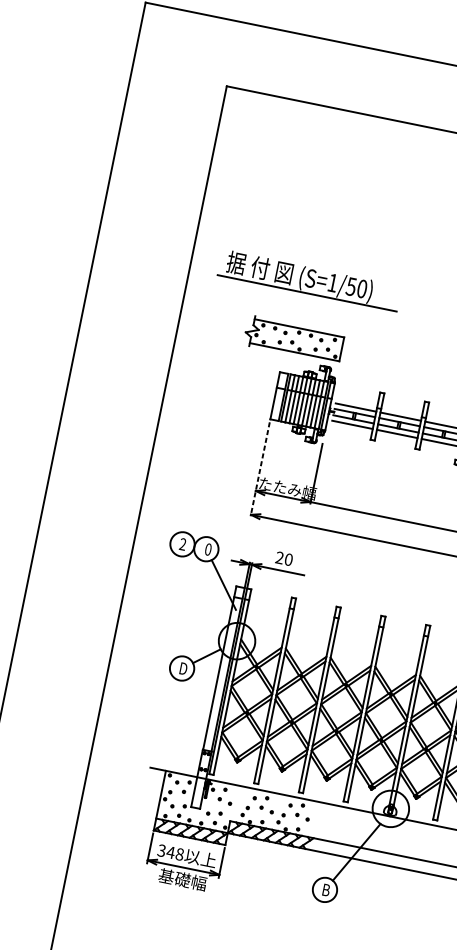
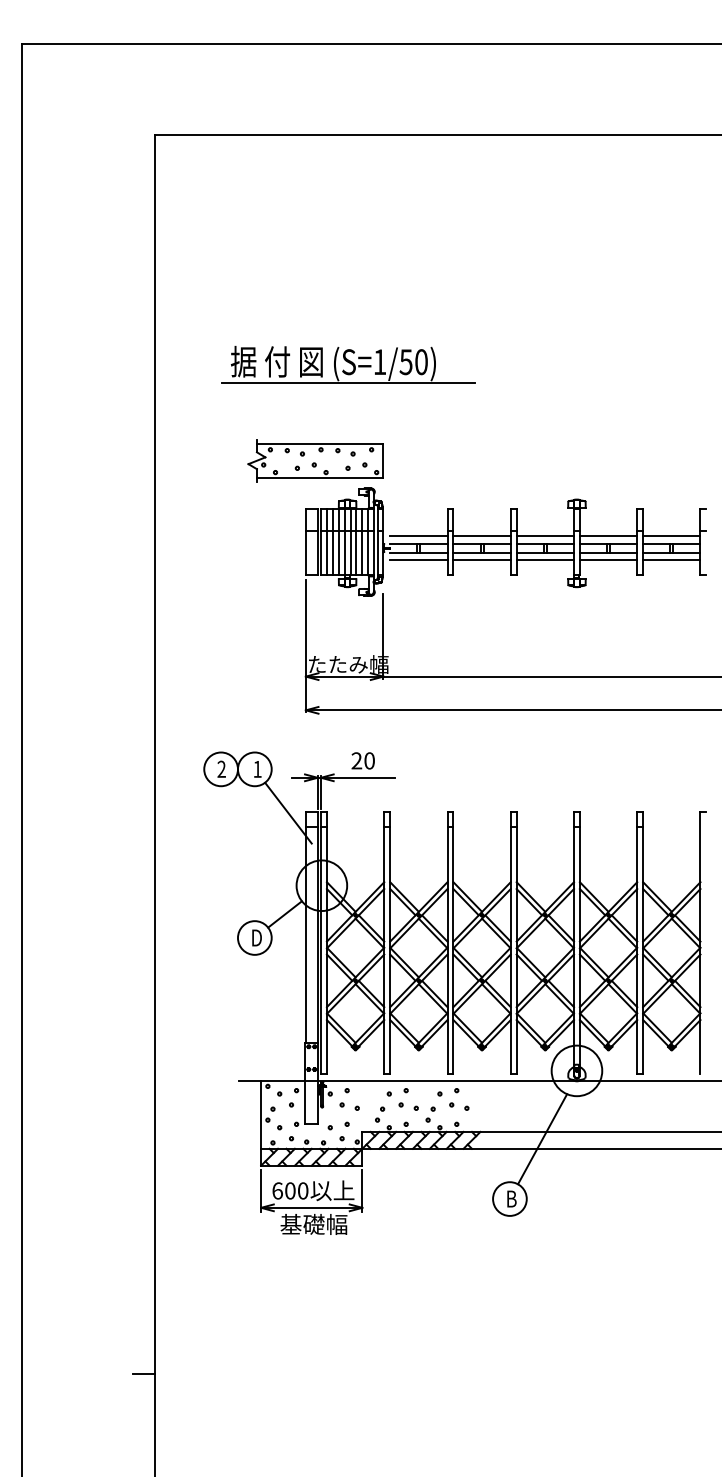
part: (310, 280) -> (348, 364), moved
line: (259, 469) -> (305, 646), dashed -> solid
text: (208, 548) -> (257, 768), 0 -> 1
text: (170, 852) -> (290, 1190), 348 -> 600

